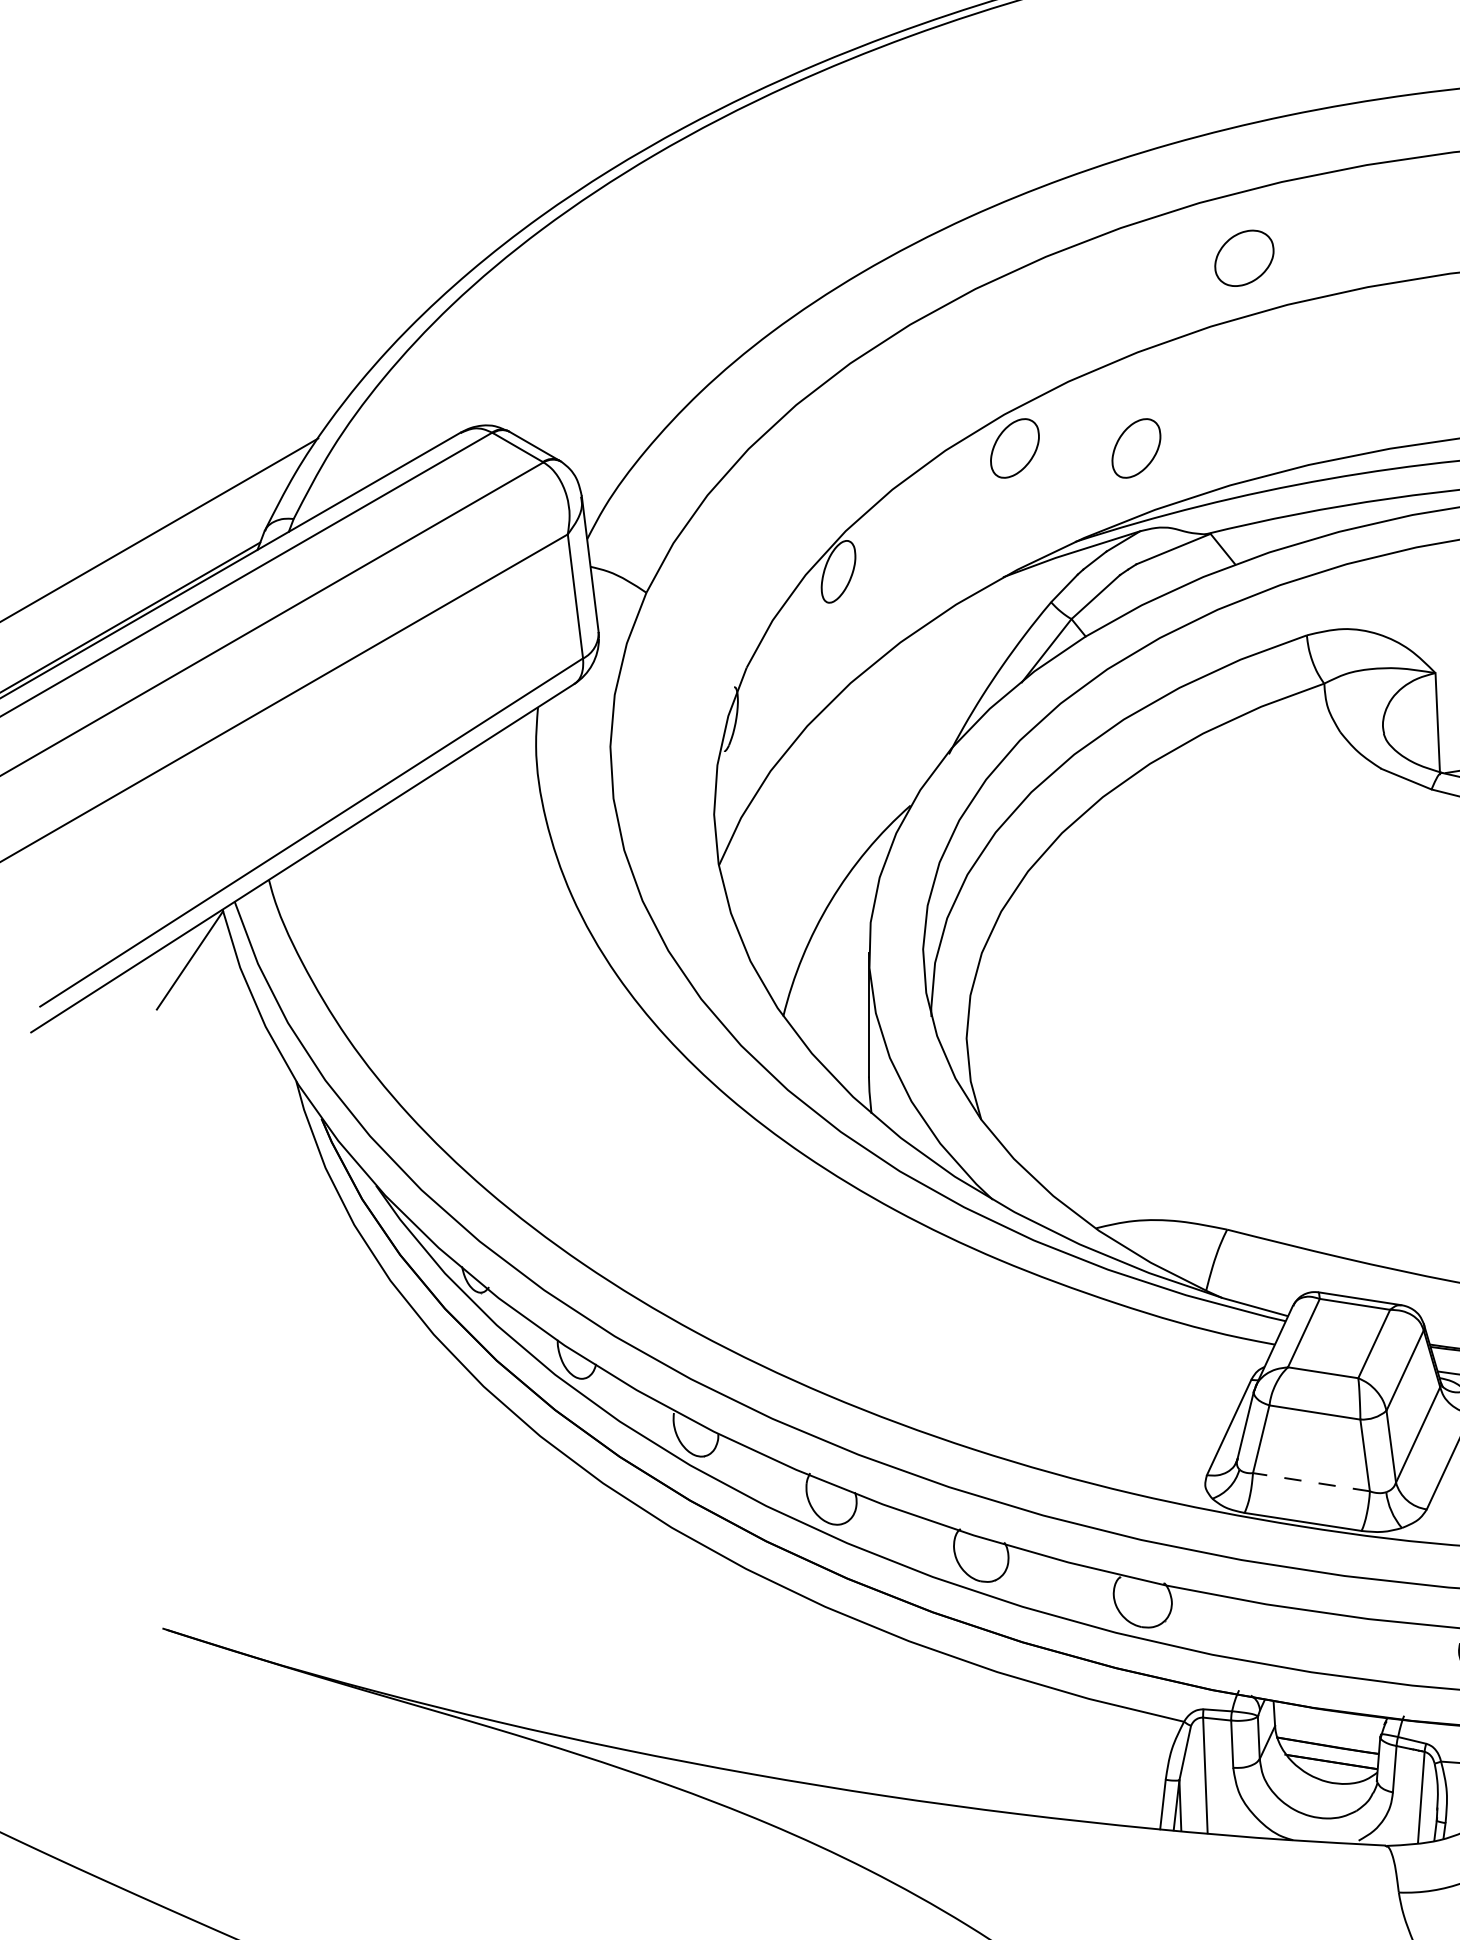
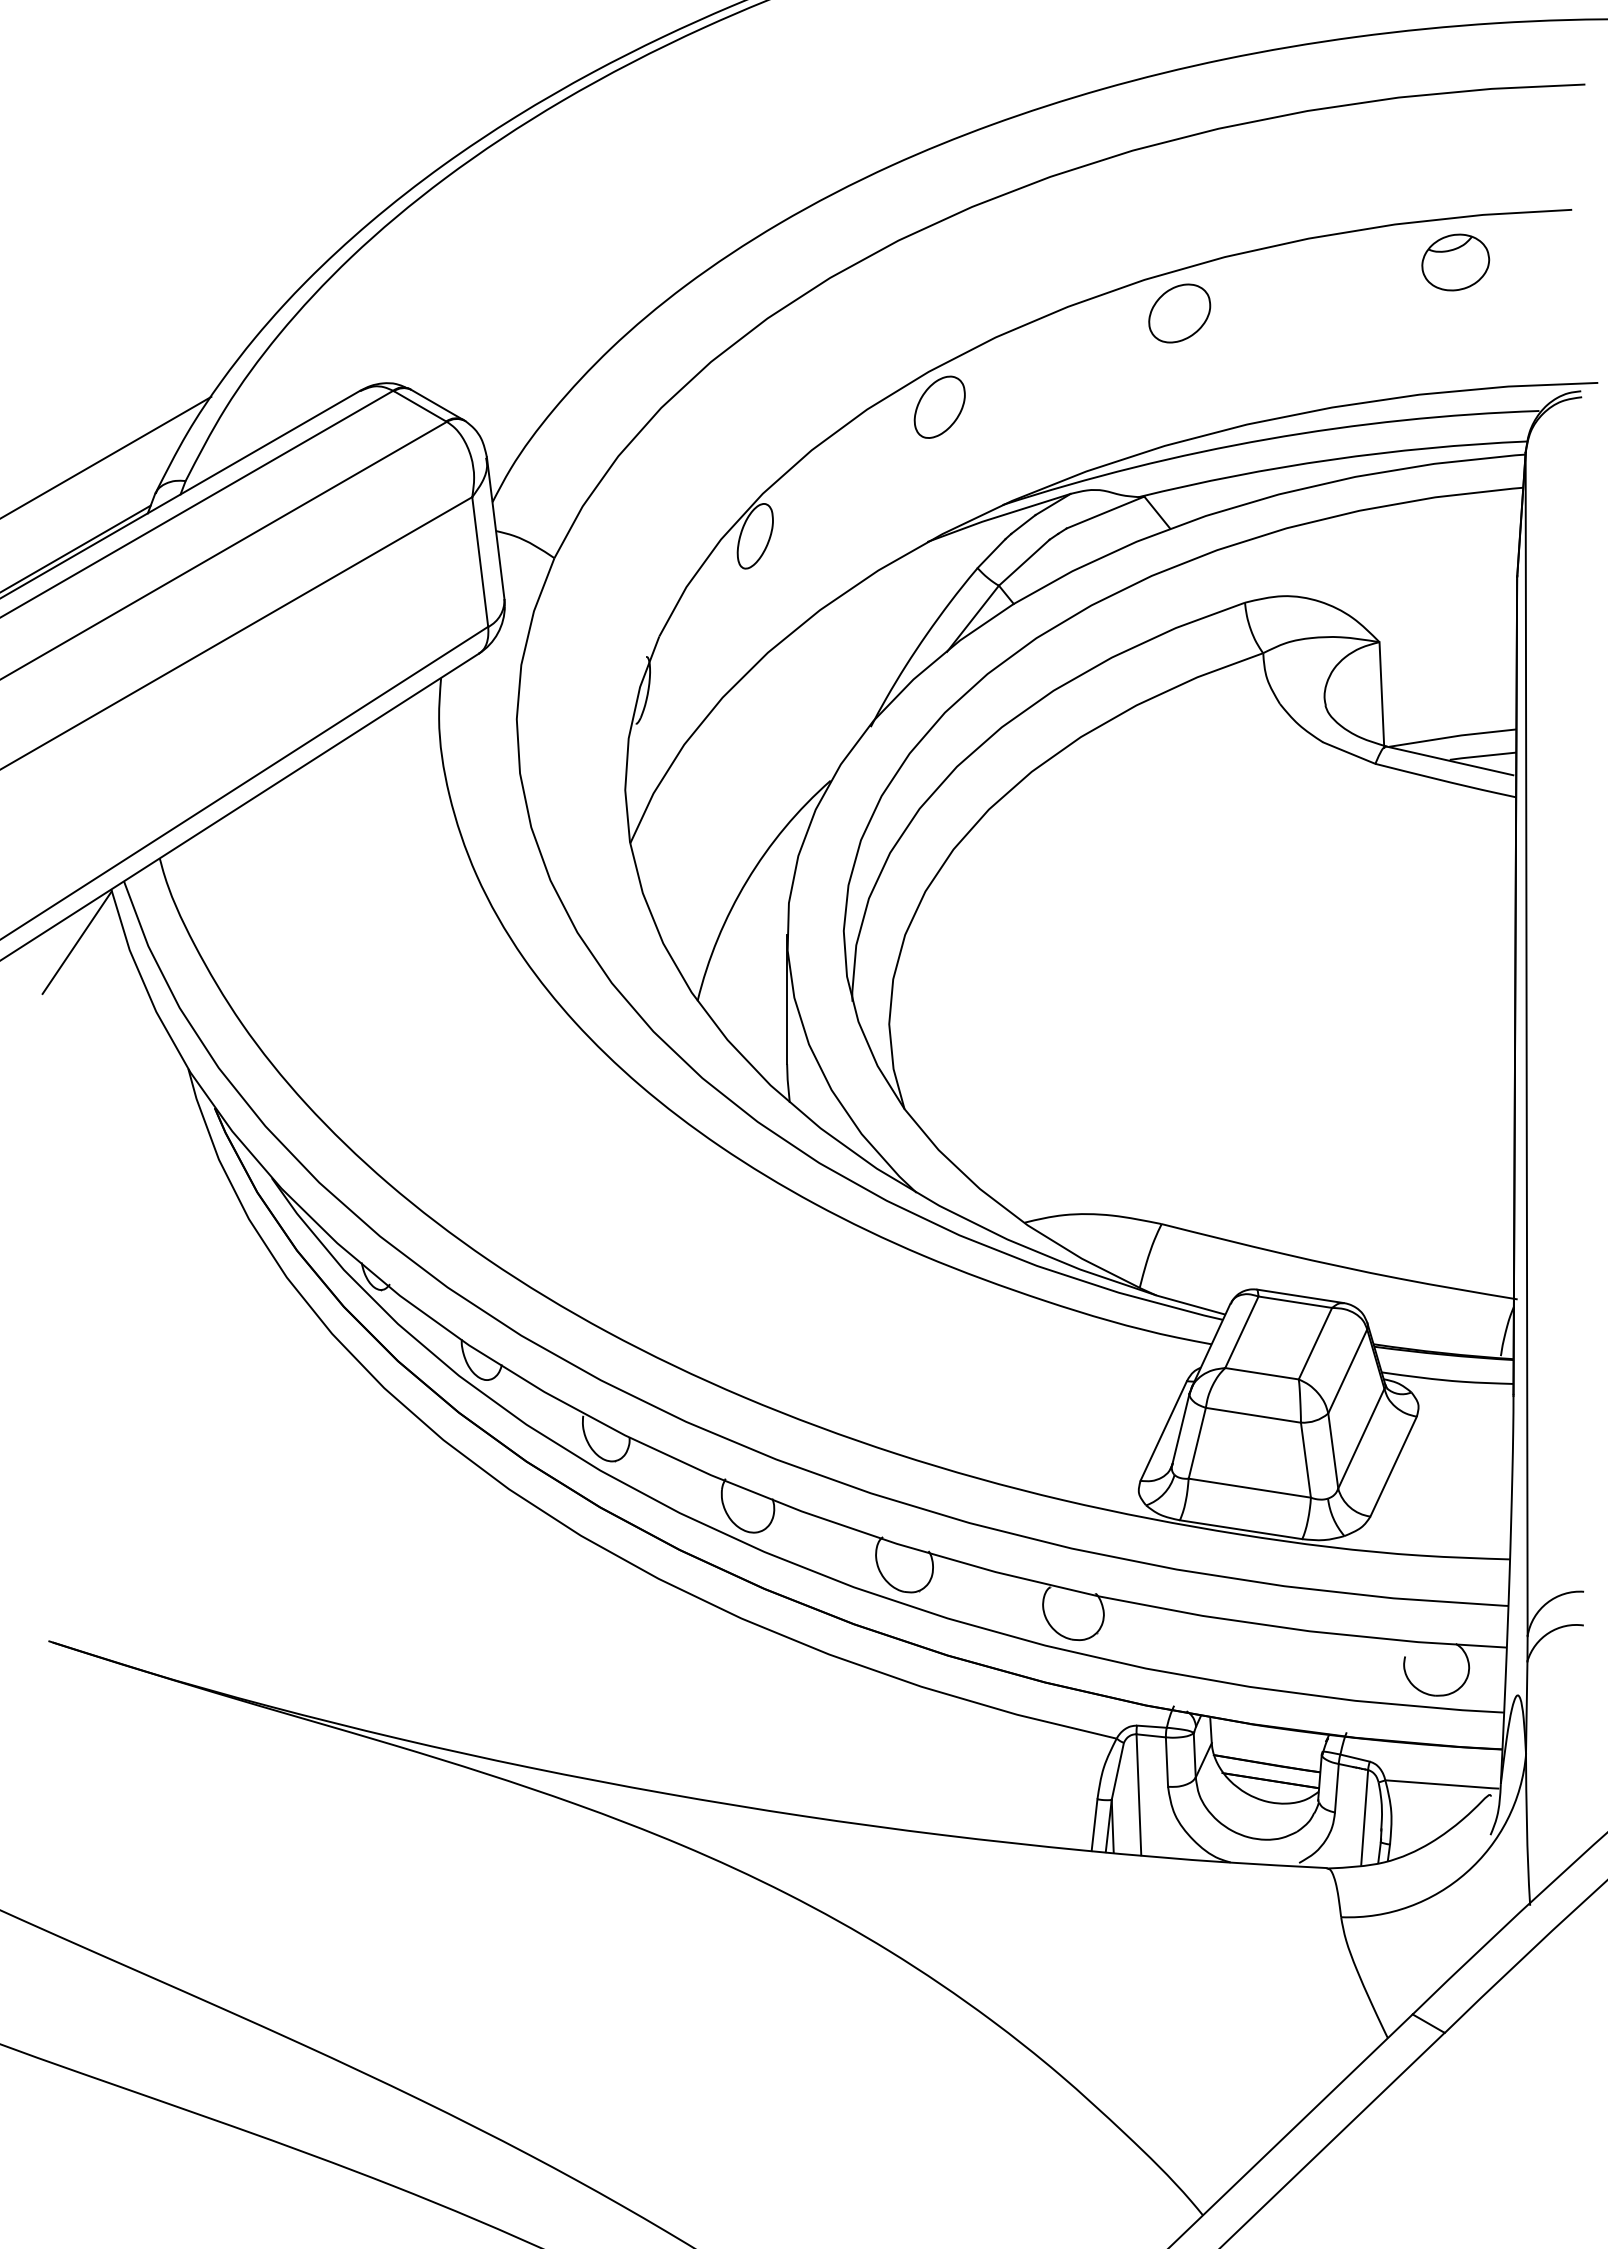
part: (1244, 258) -> (1179, 313), moved
part: (1136, 447) -> (1066, 406), removed
line: (1311, 1482) -> (1249, 1488), dashed -> solid

